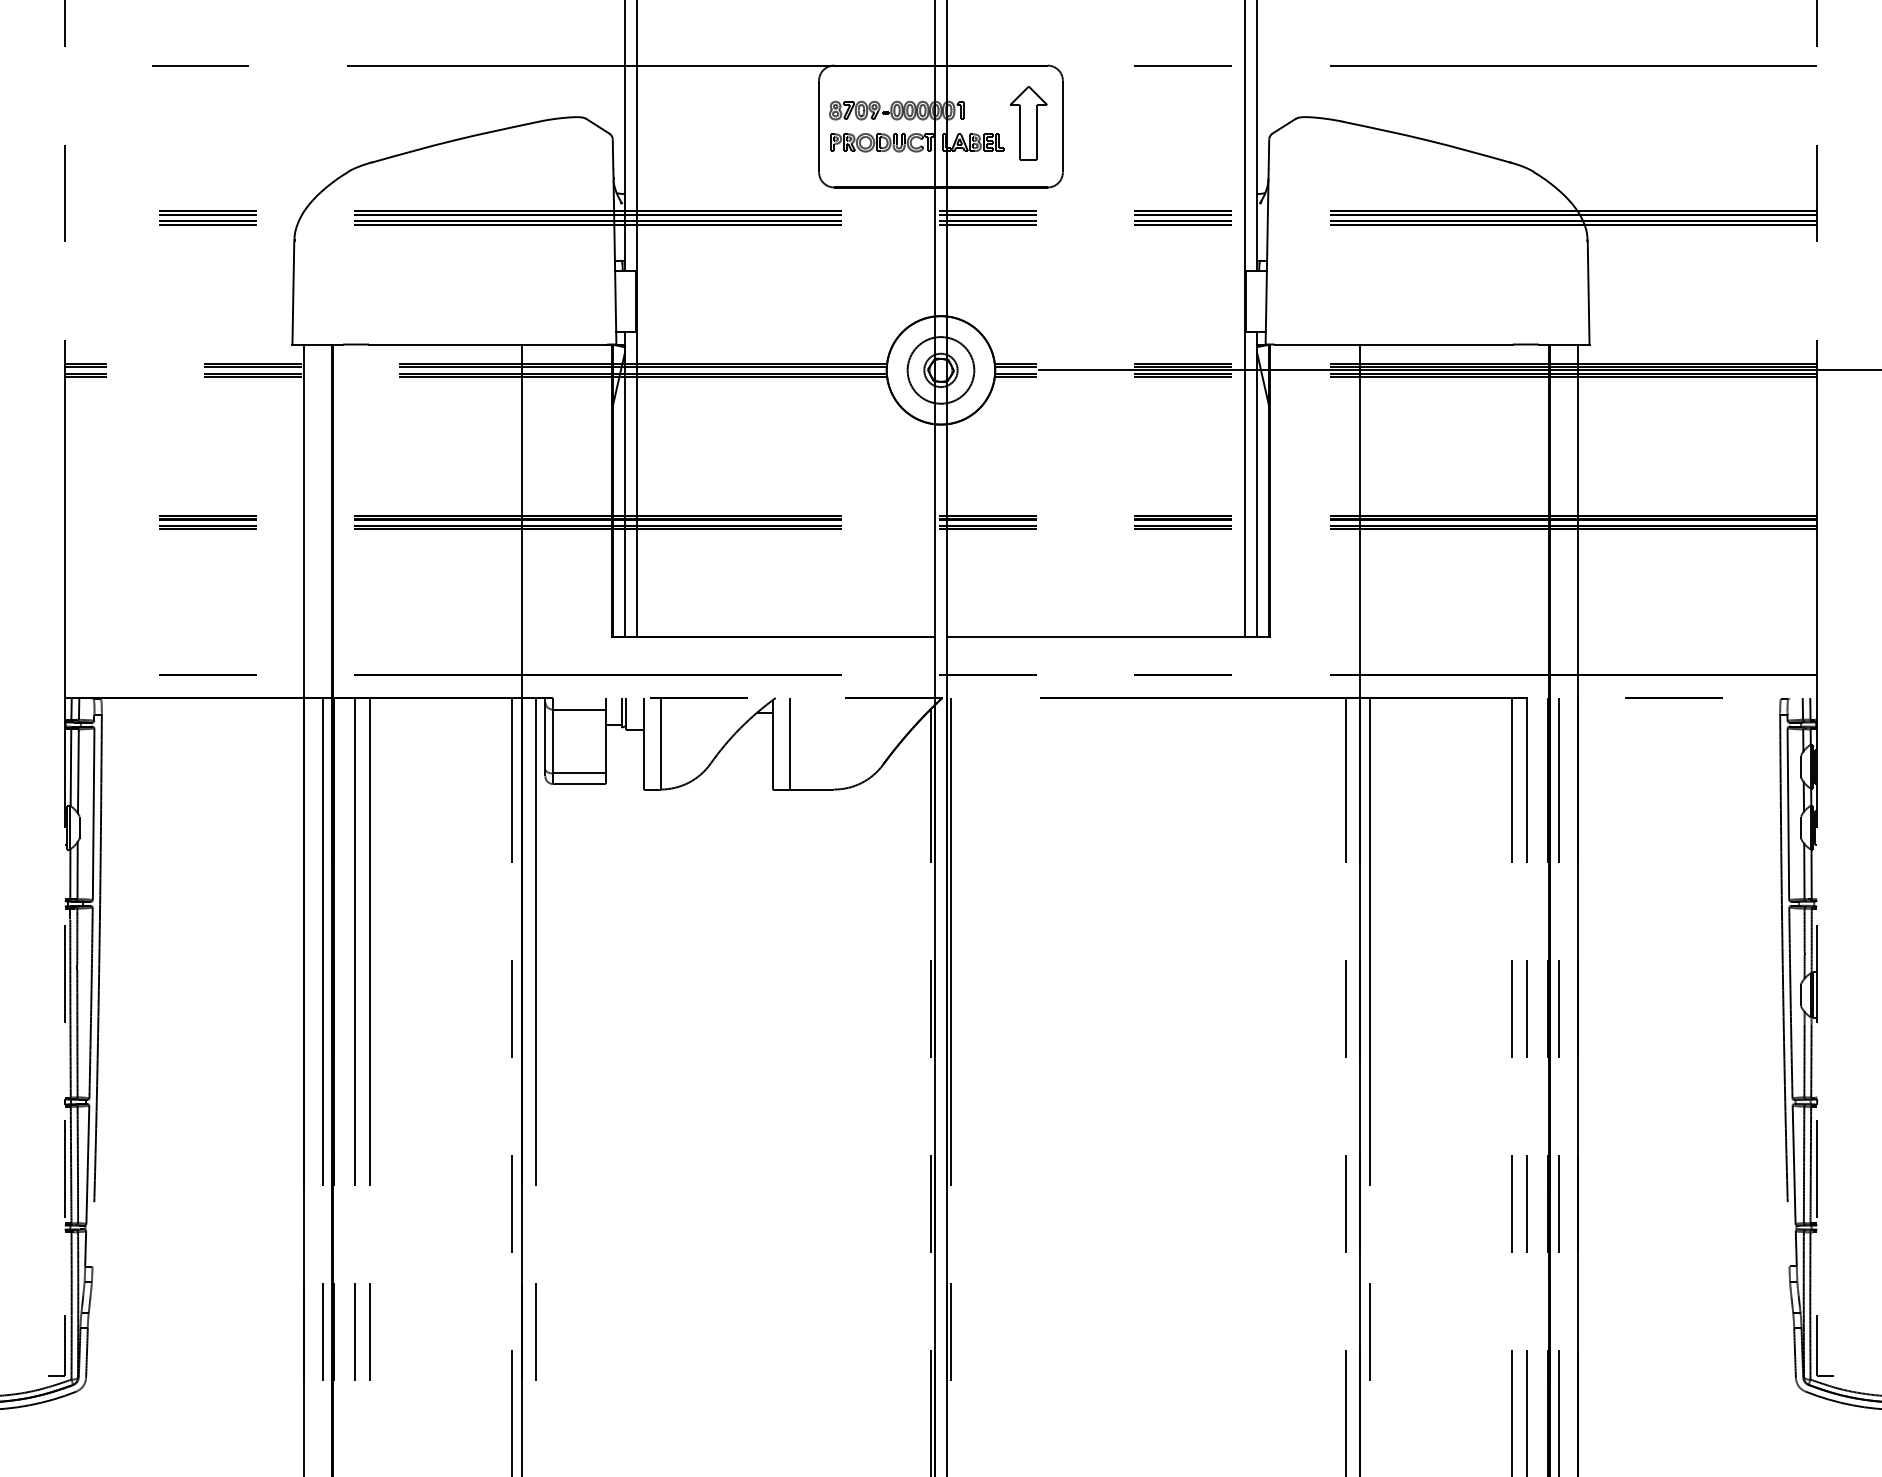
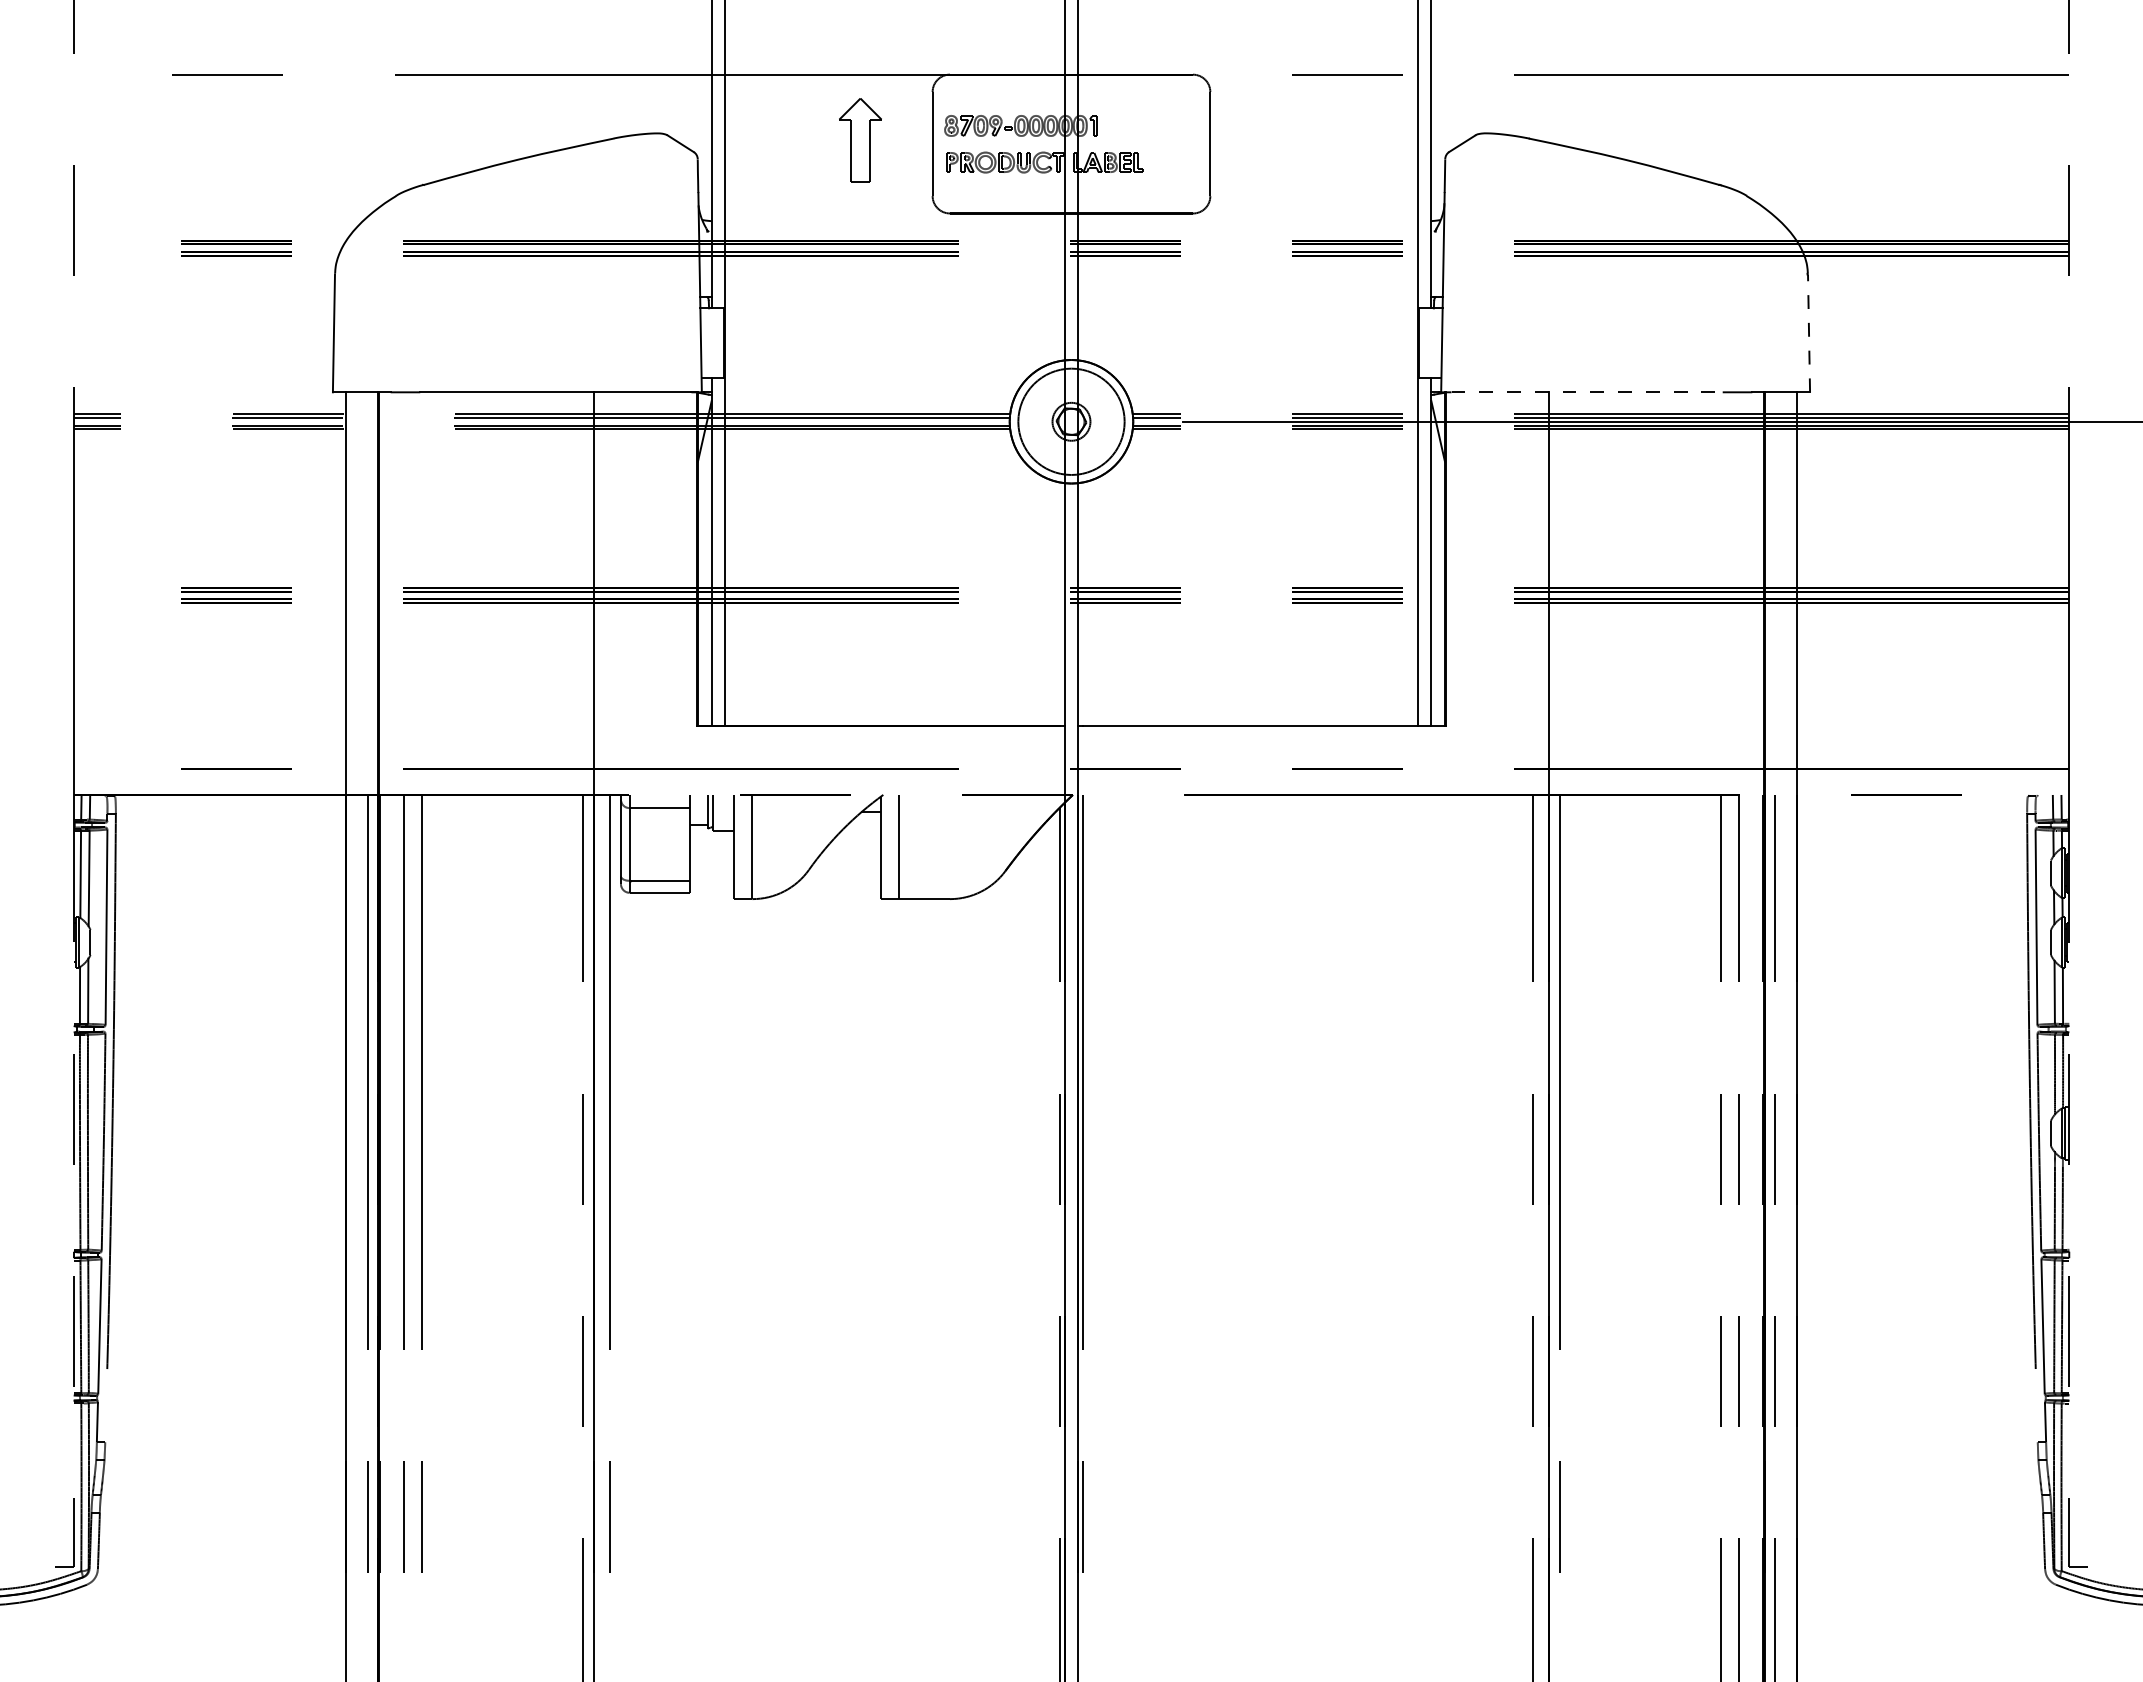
part: (1028, 123) -> (860, 140), moved
line: (1589, 292) -> (1809, 333), solid -> dashed
line: (1394, 344) -> (1587, 392), solid -> dashed
circle: (941, 370) -> (1071, 421), size x1.4

